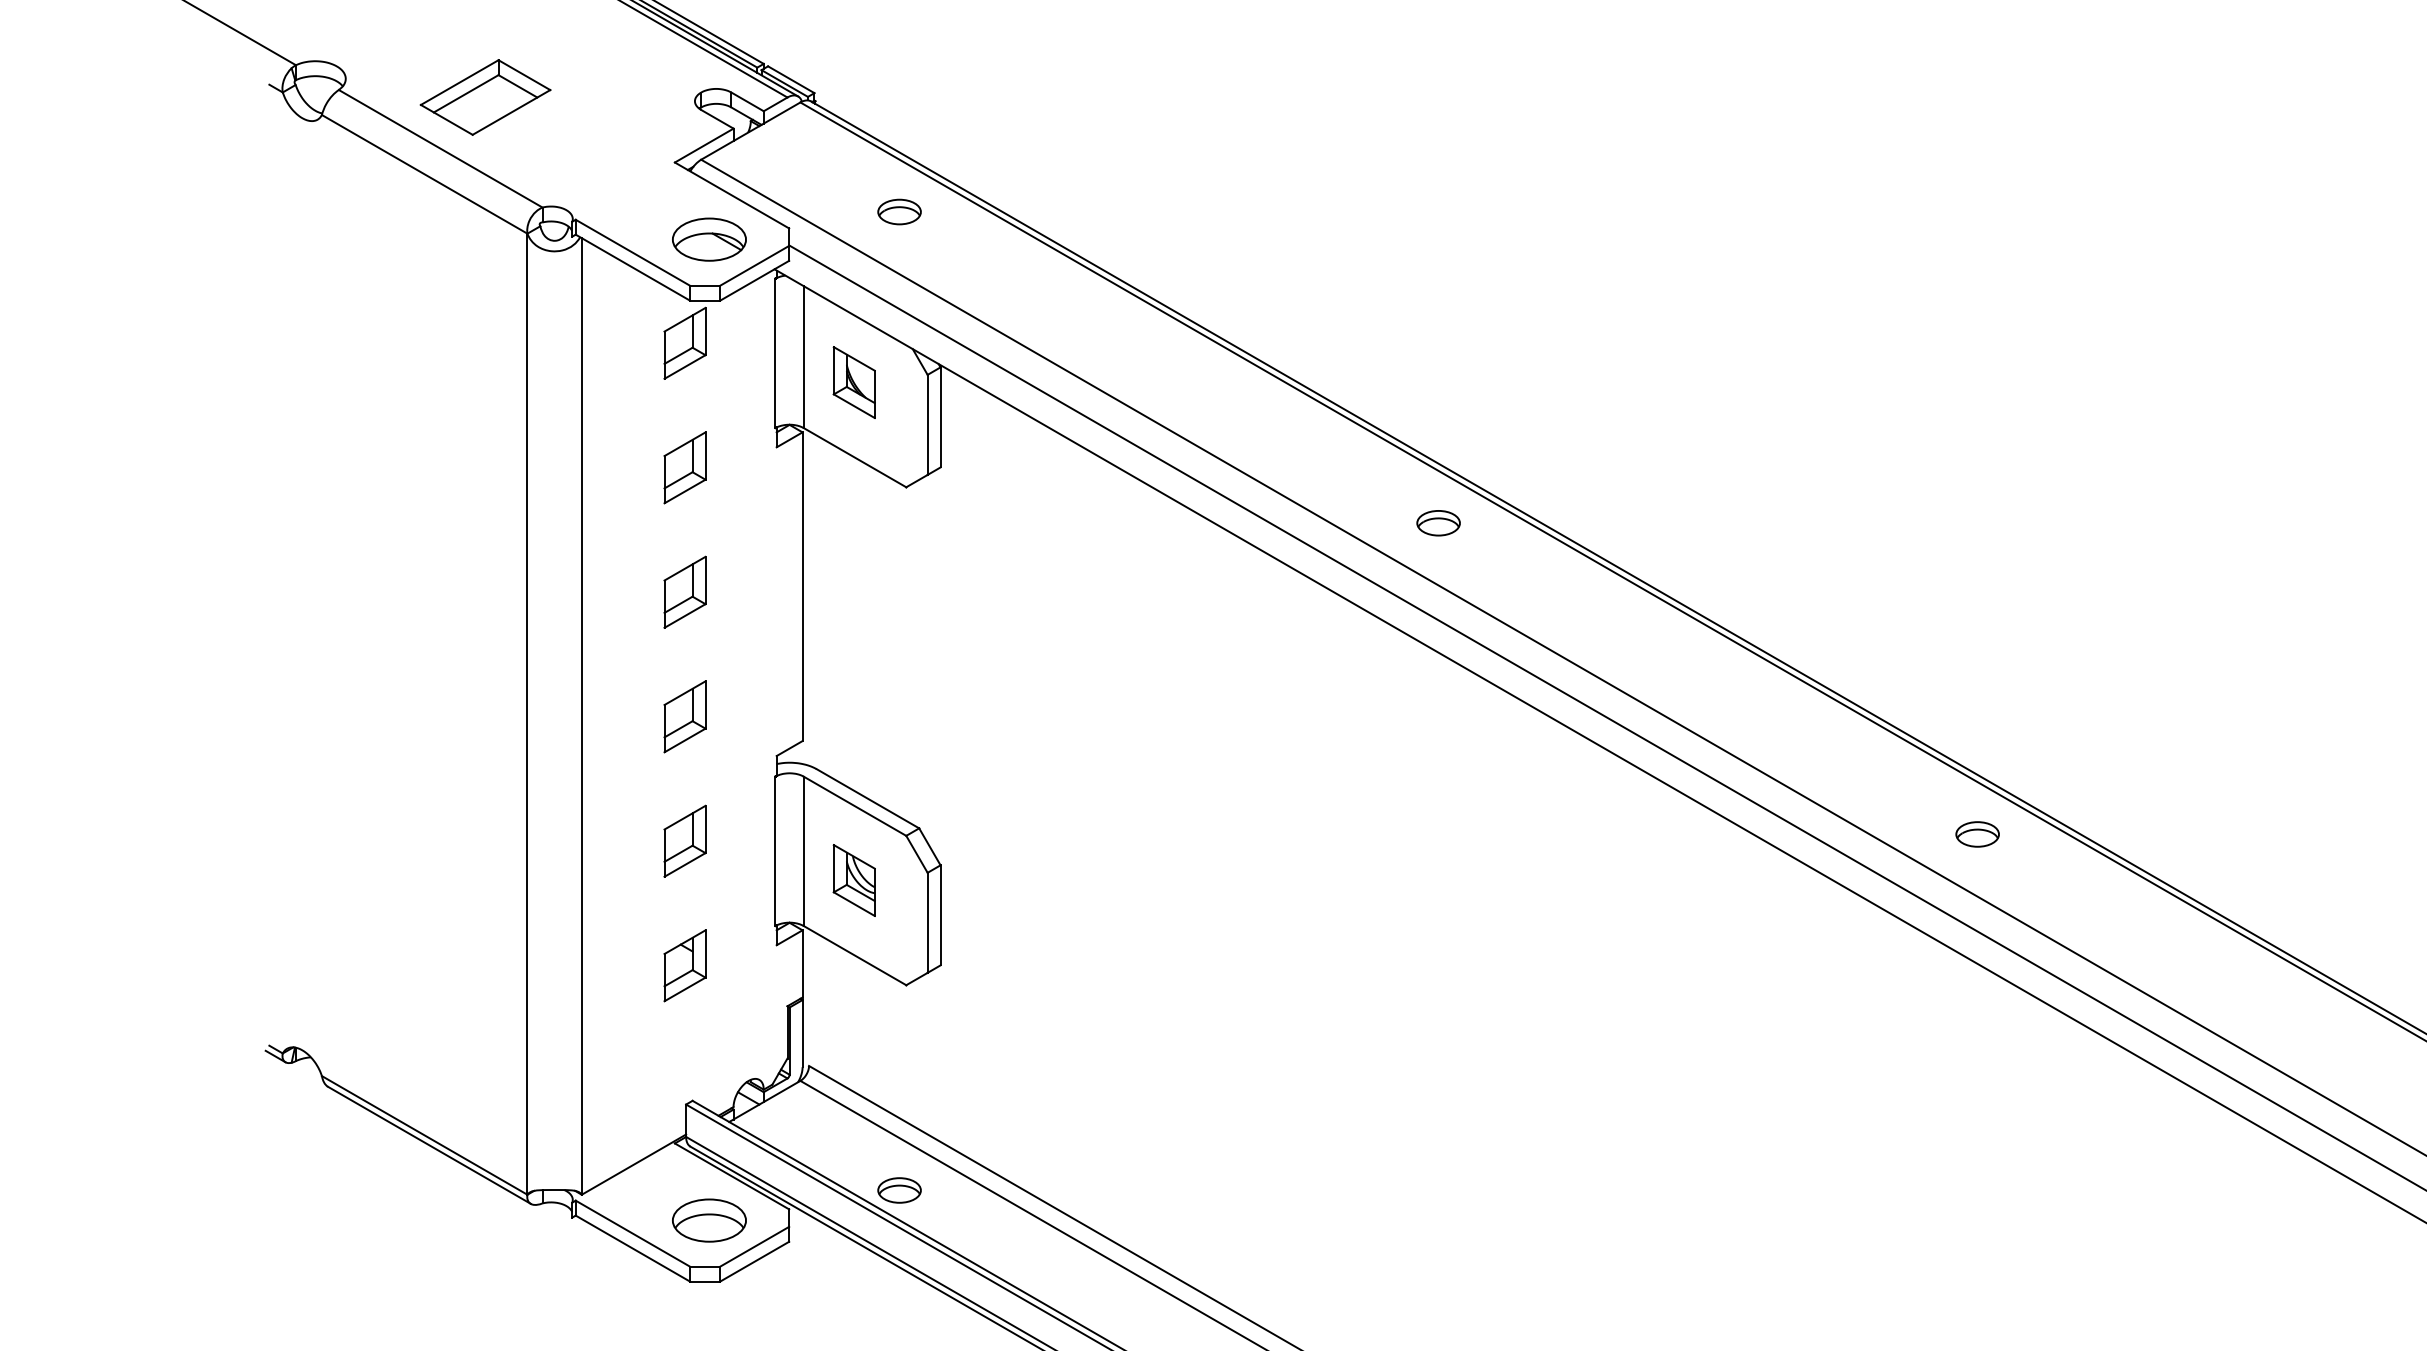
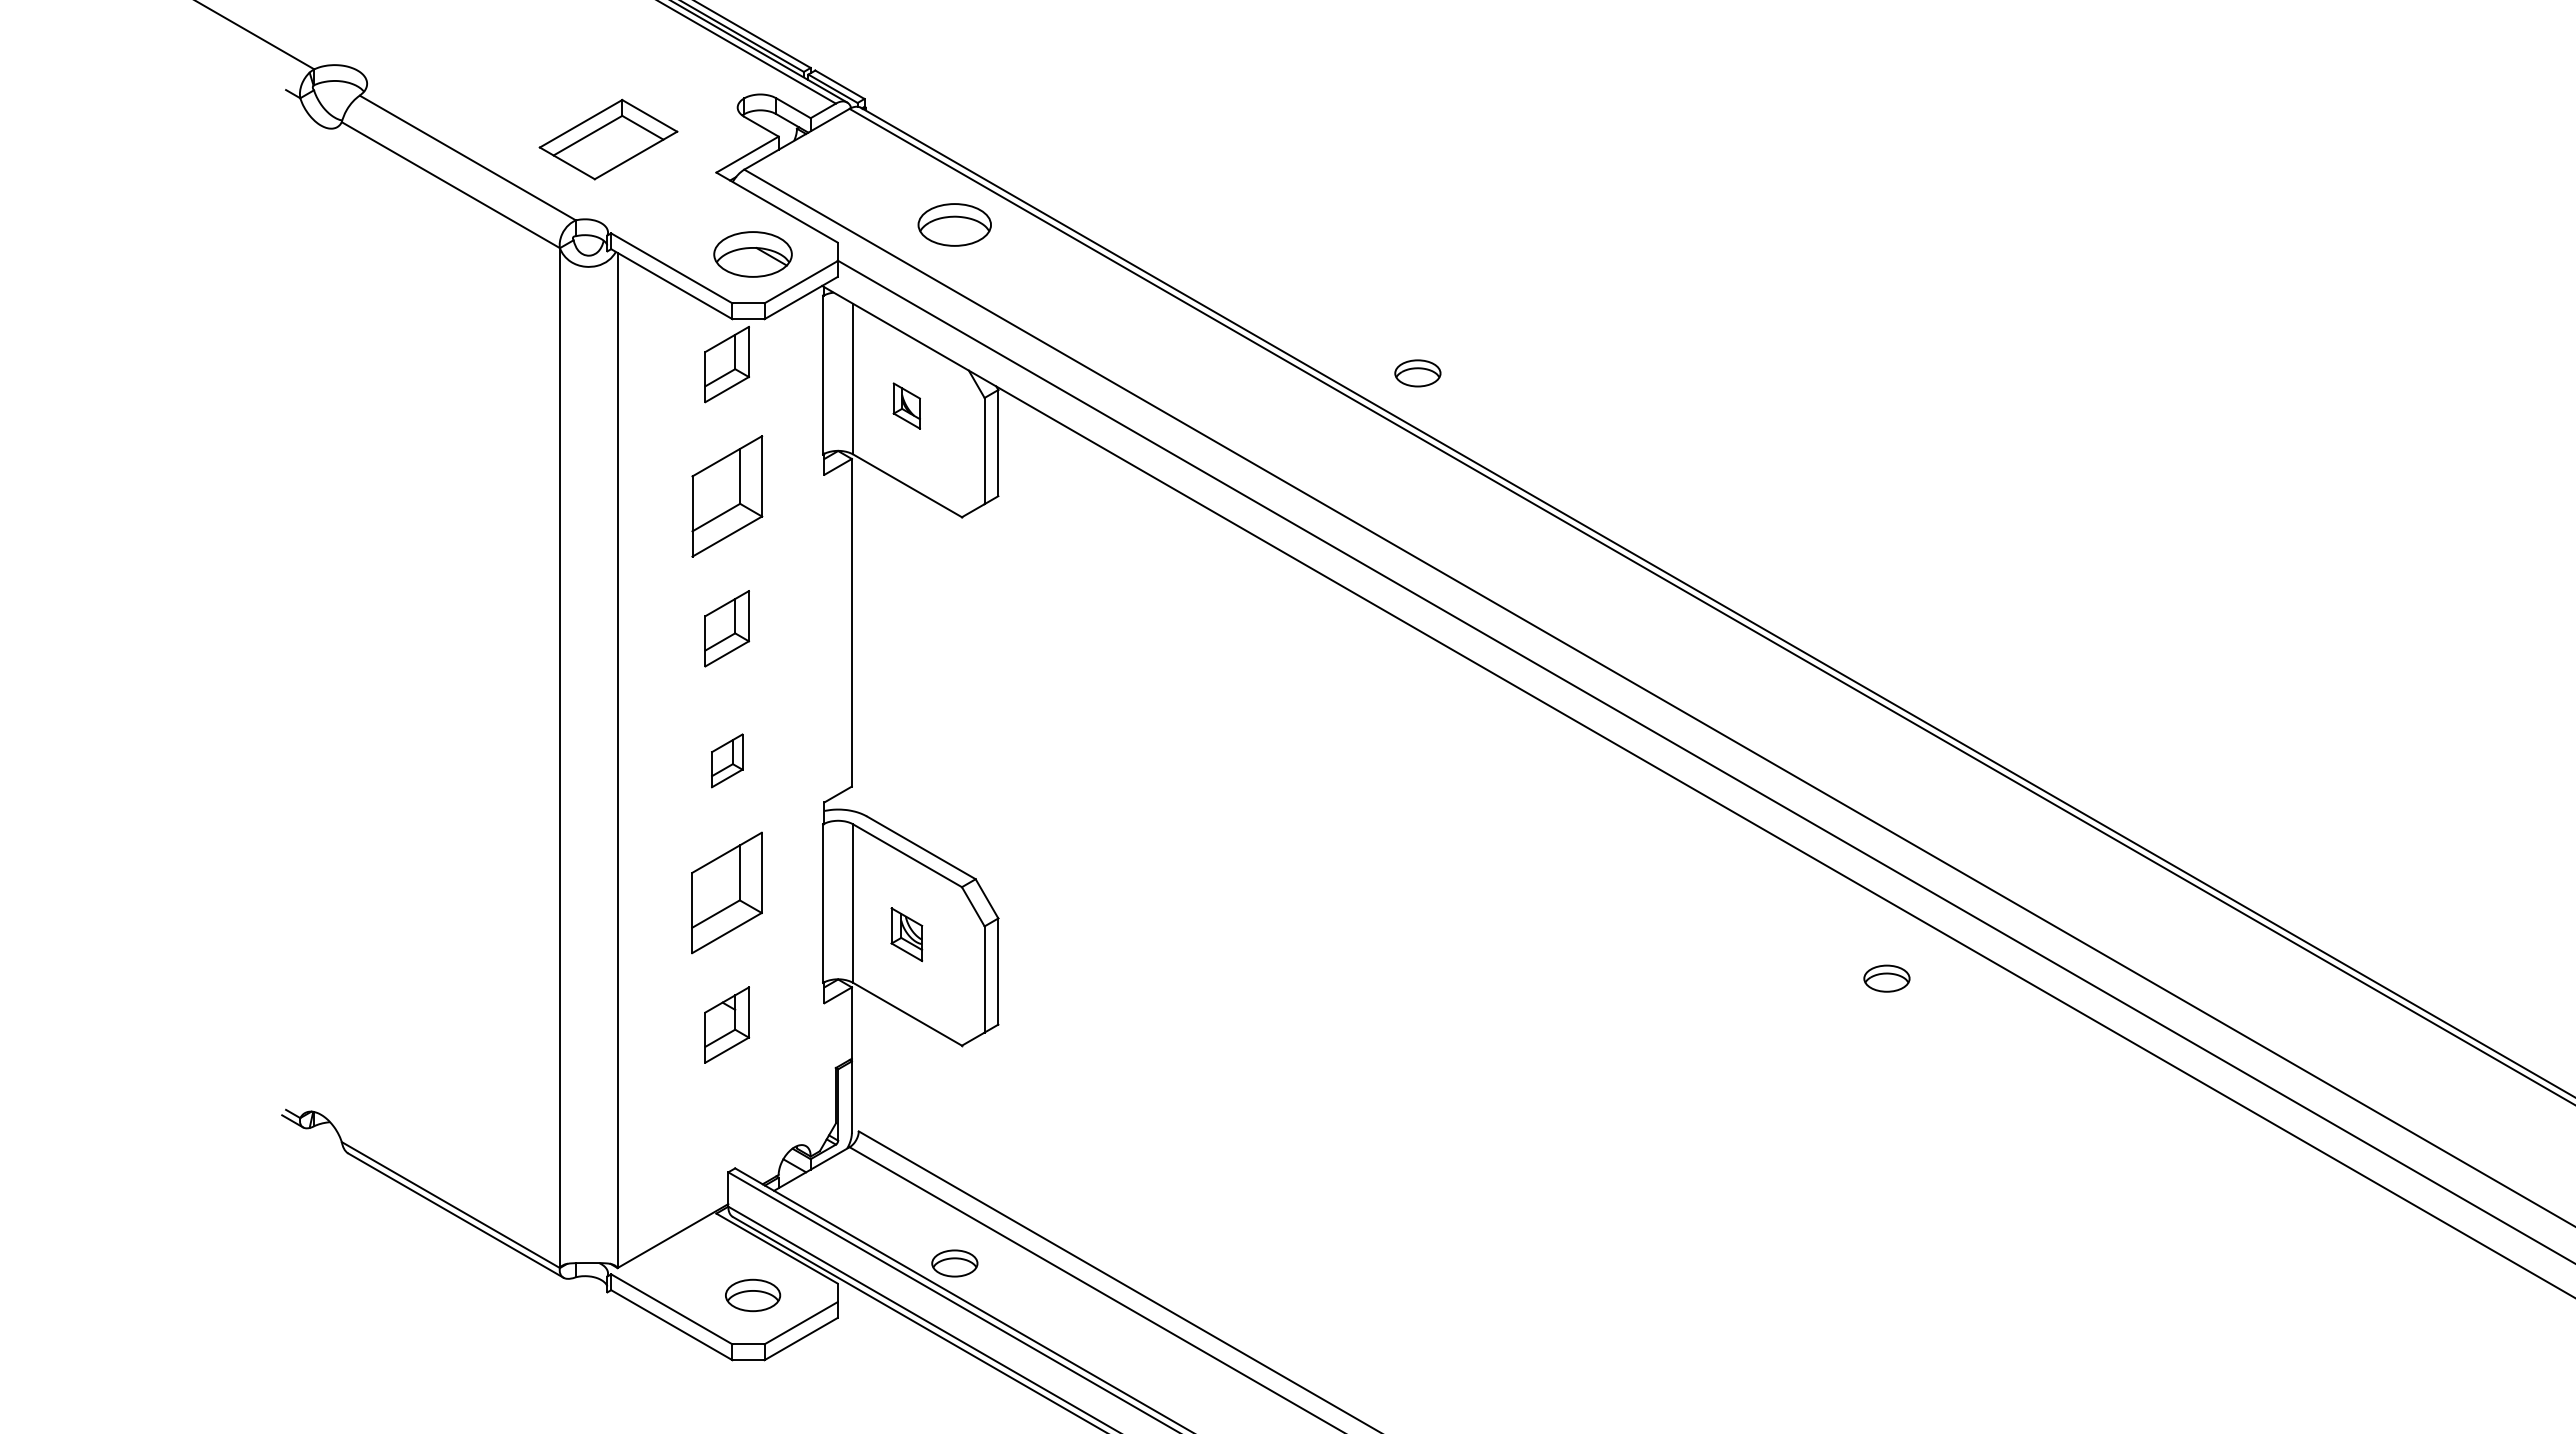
part: (485, 97) -> (608, 139), moved
part: (899, 212) -> (954, 225), size x1.6
part: (854, 381) -> (906, 405), size x0.6
part: (684, 467) -> (726, 496), size x1.6
part: (1438, 523) -> (1417, 373), moved
part: (685, 716) -> (727, 760), size x0.7
part: (1977, 834) -> (1886, 978), moved
part: (685, 840) -> (727, 892), size x1.6
part: (854, 880) -> (906, 934), size x0.7
part: (708, 1220) -> (752, 1295), size x0.7

